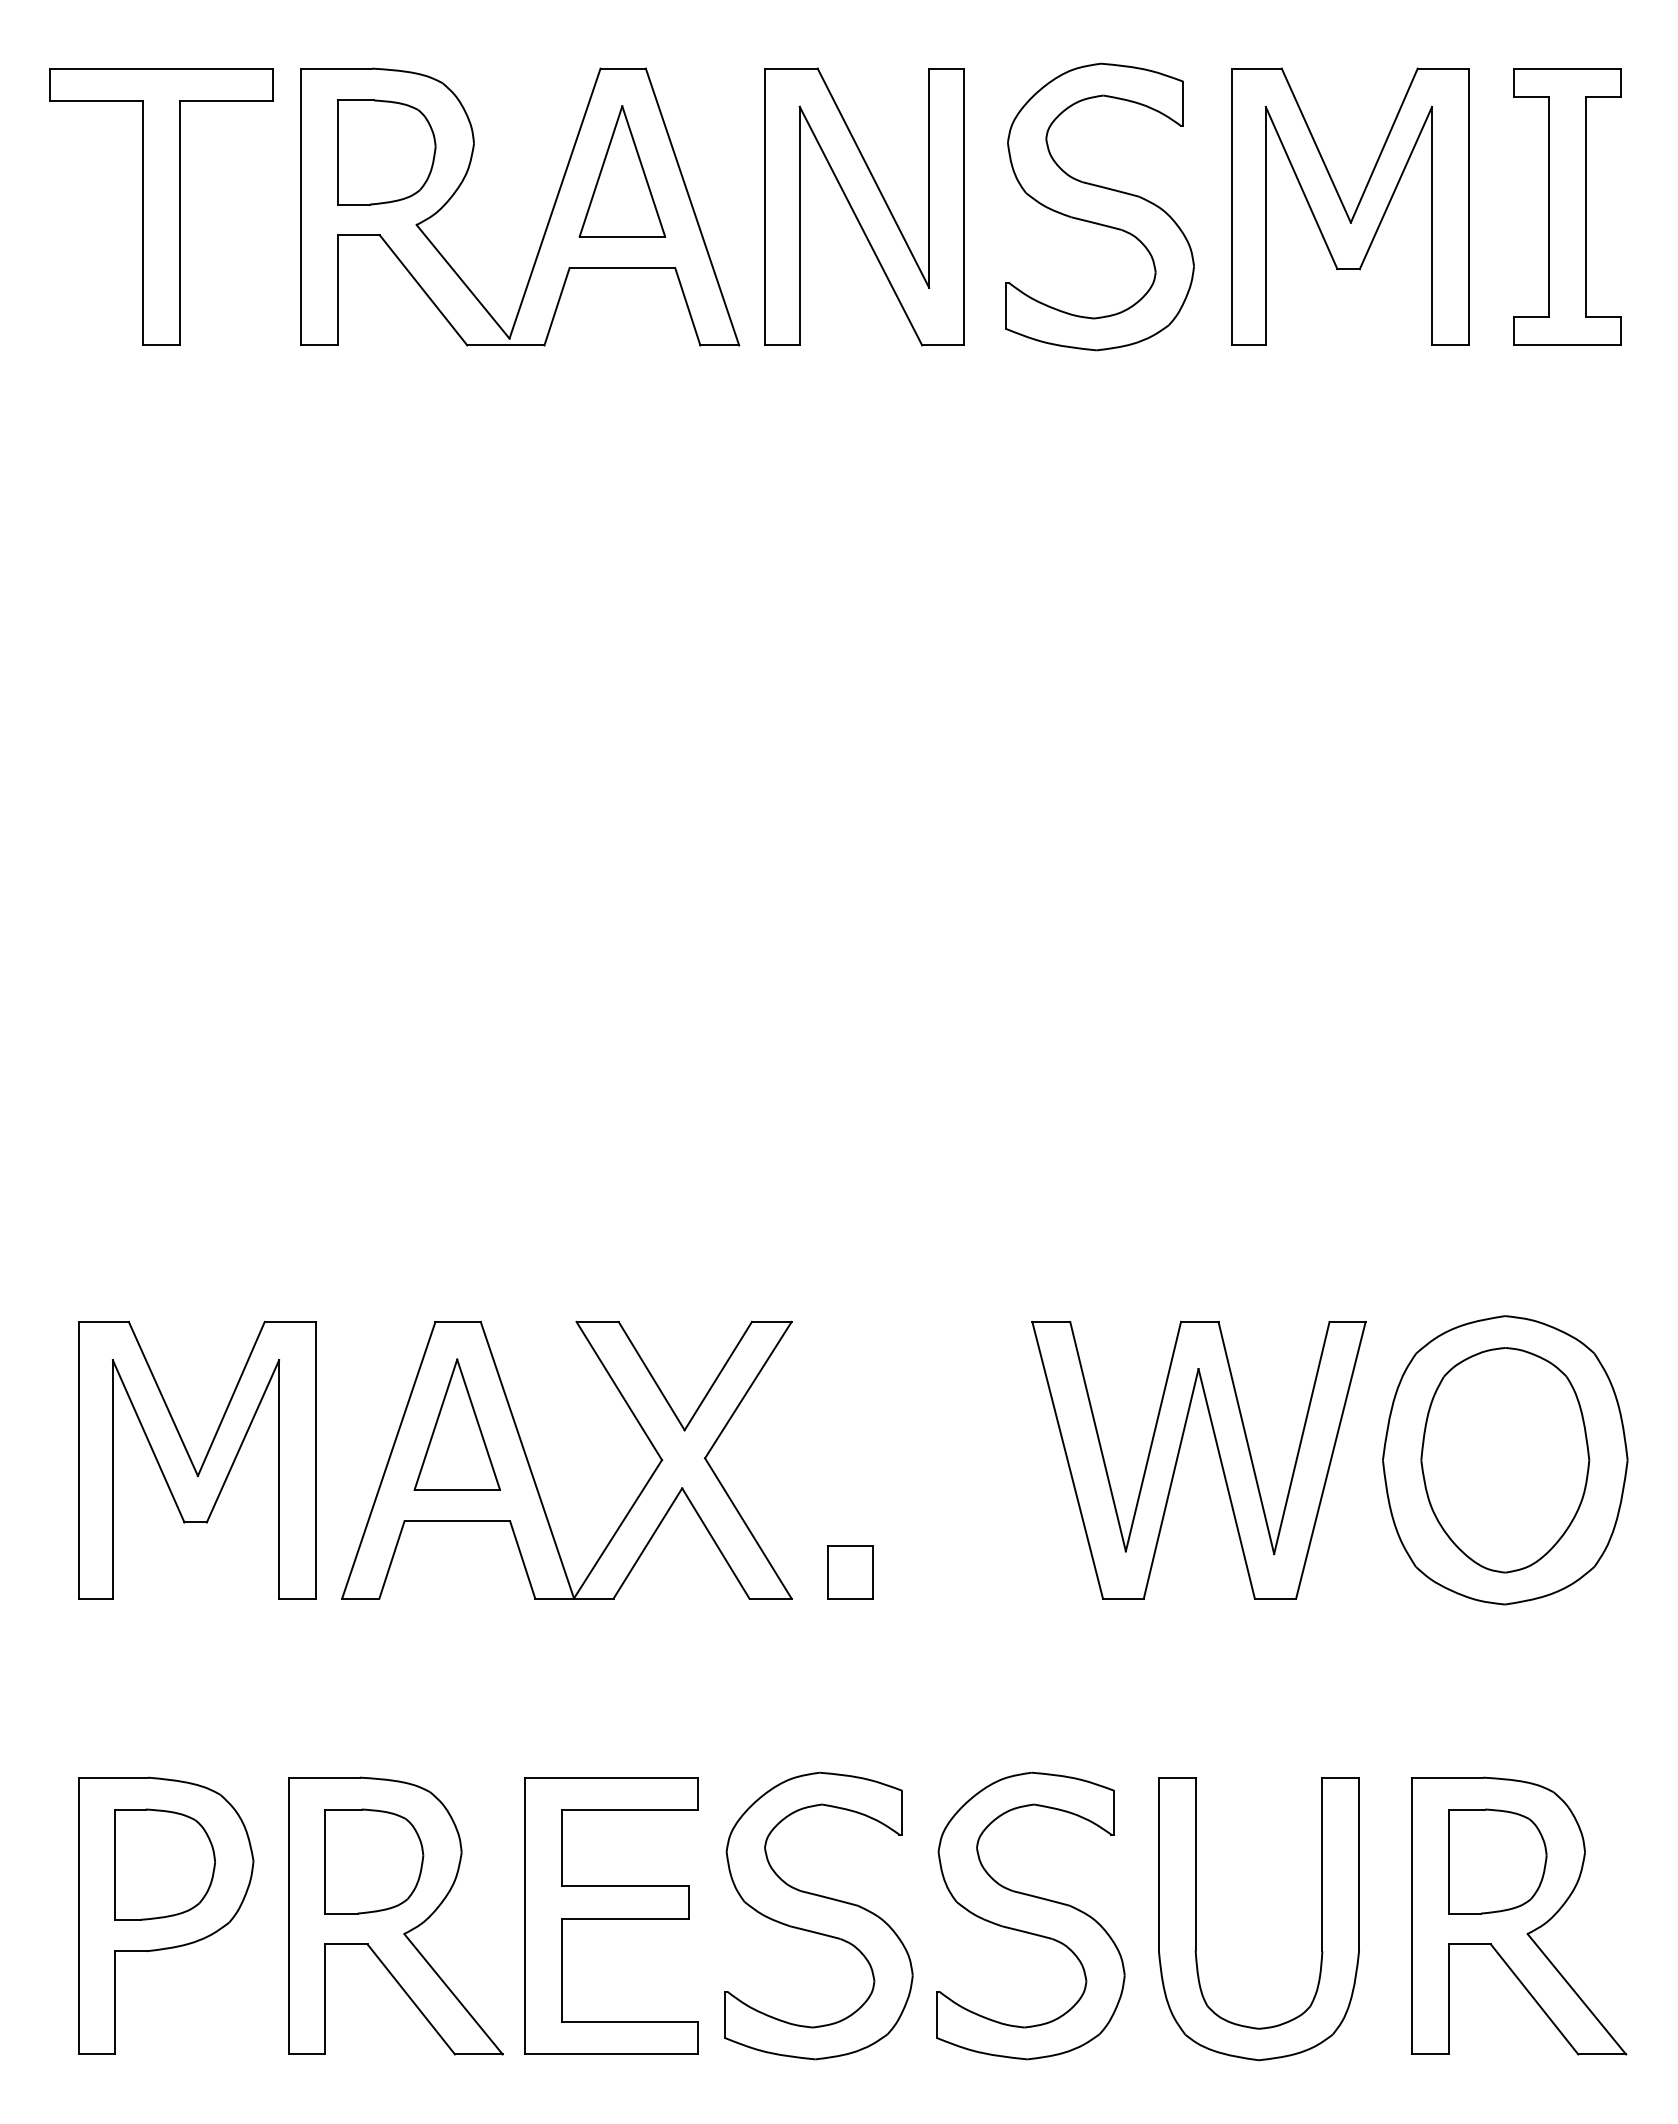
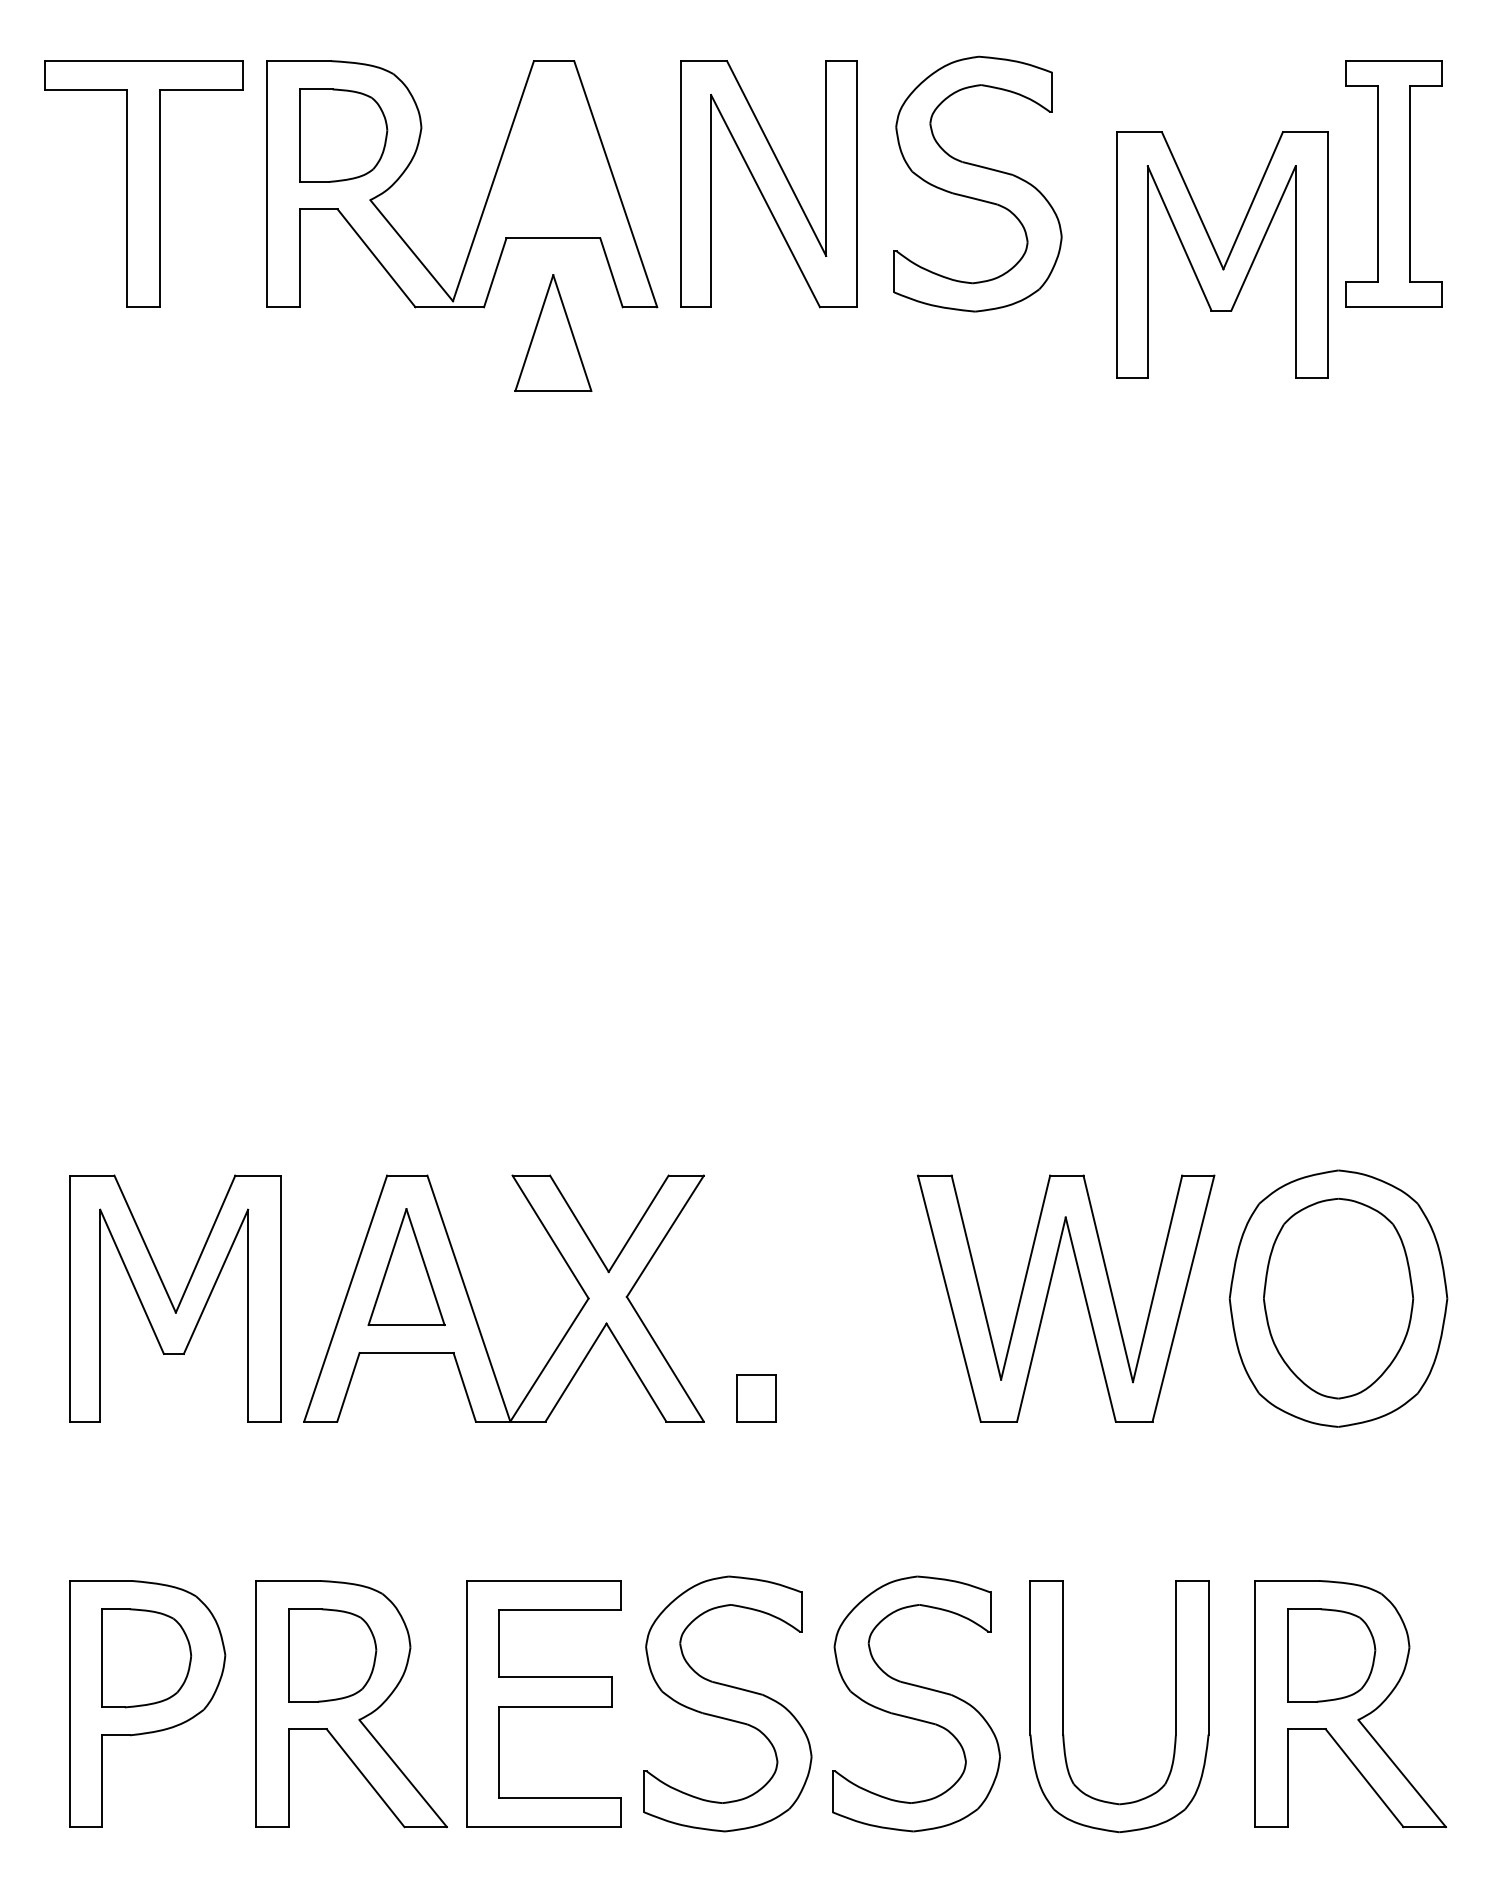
part: (622, 171) -> (553, 333), moved
part: (1350, 206) -> (1223, 254), moved

